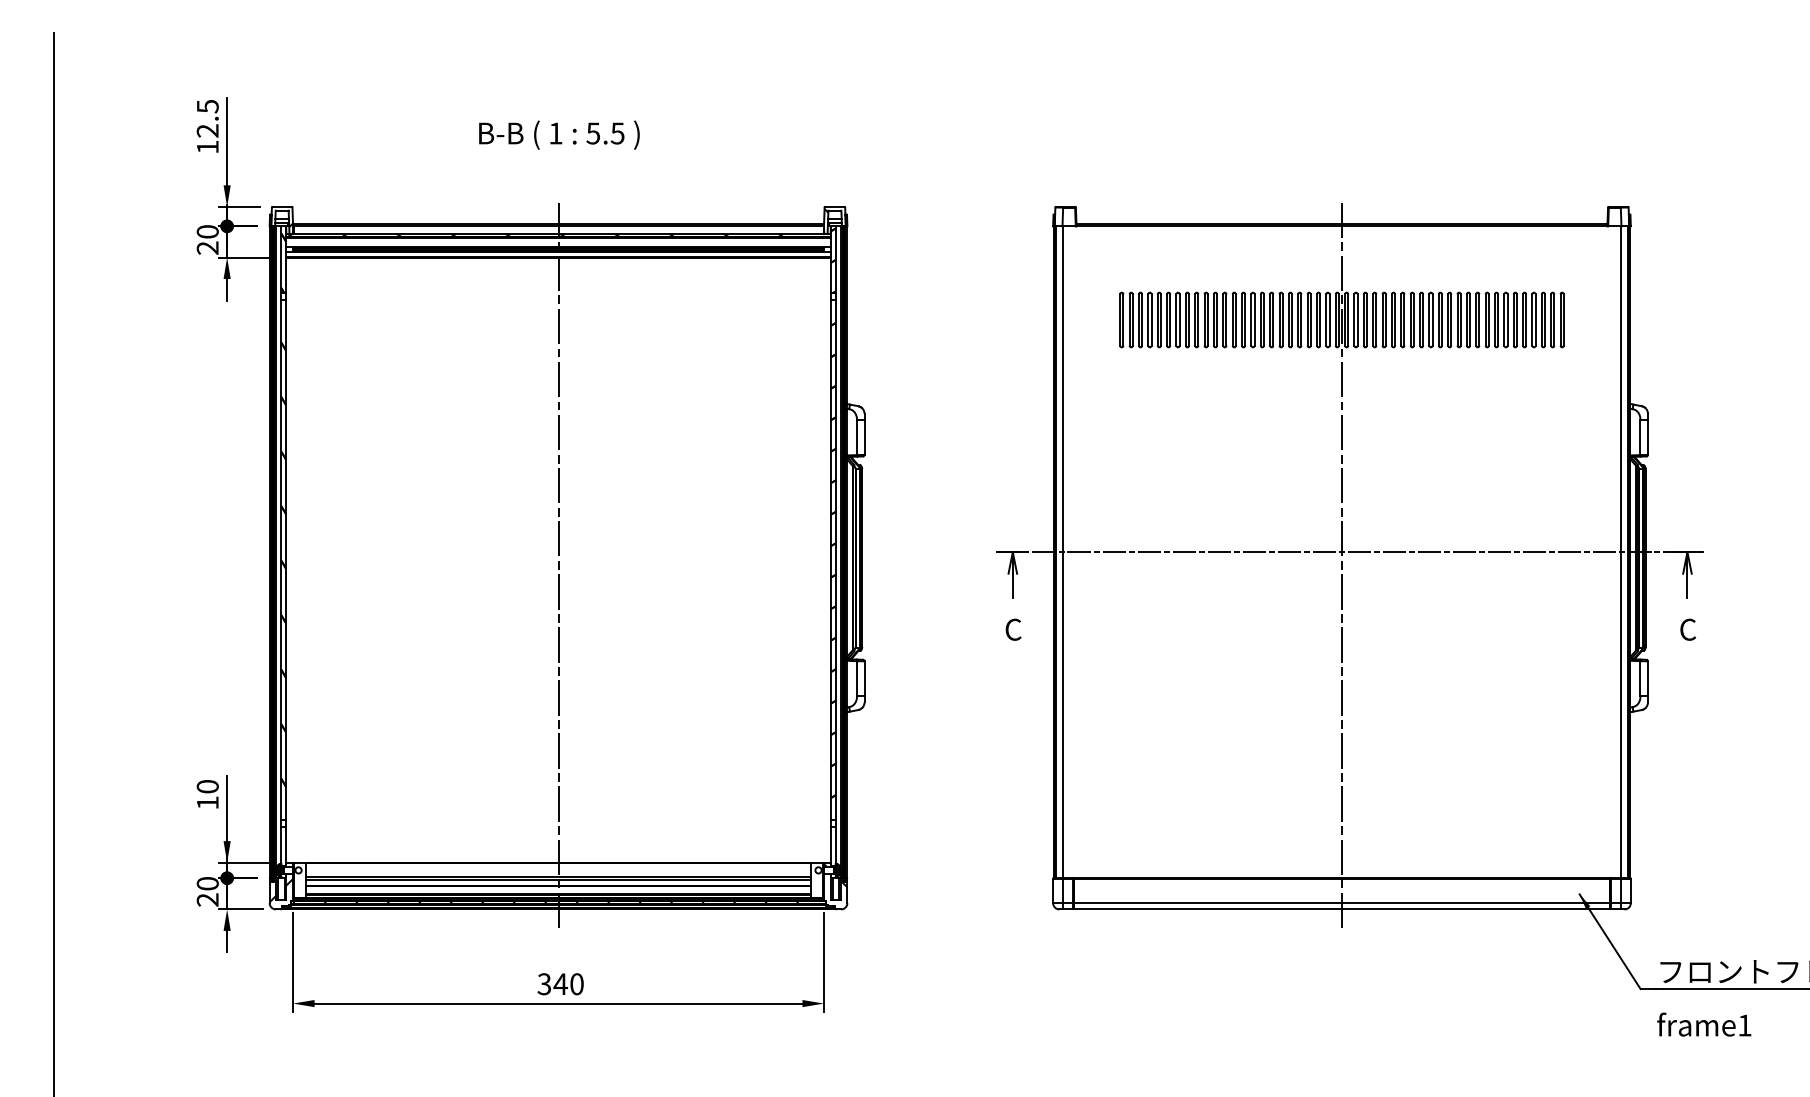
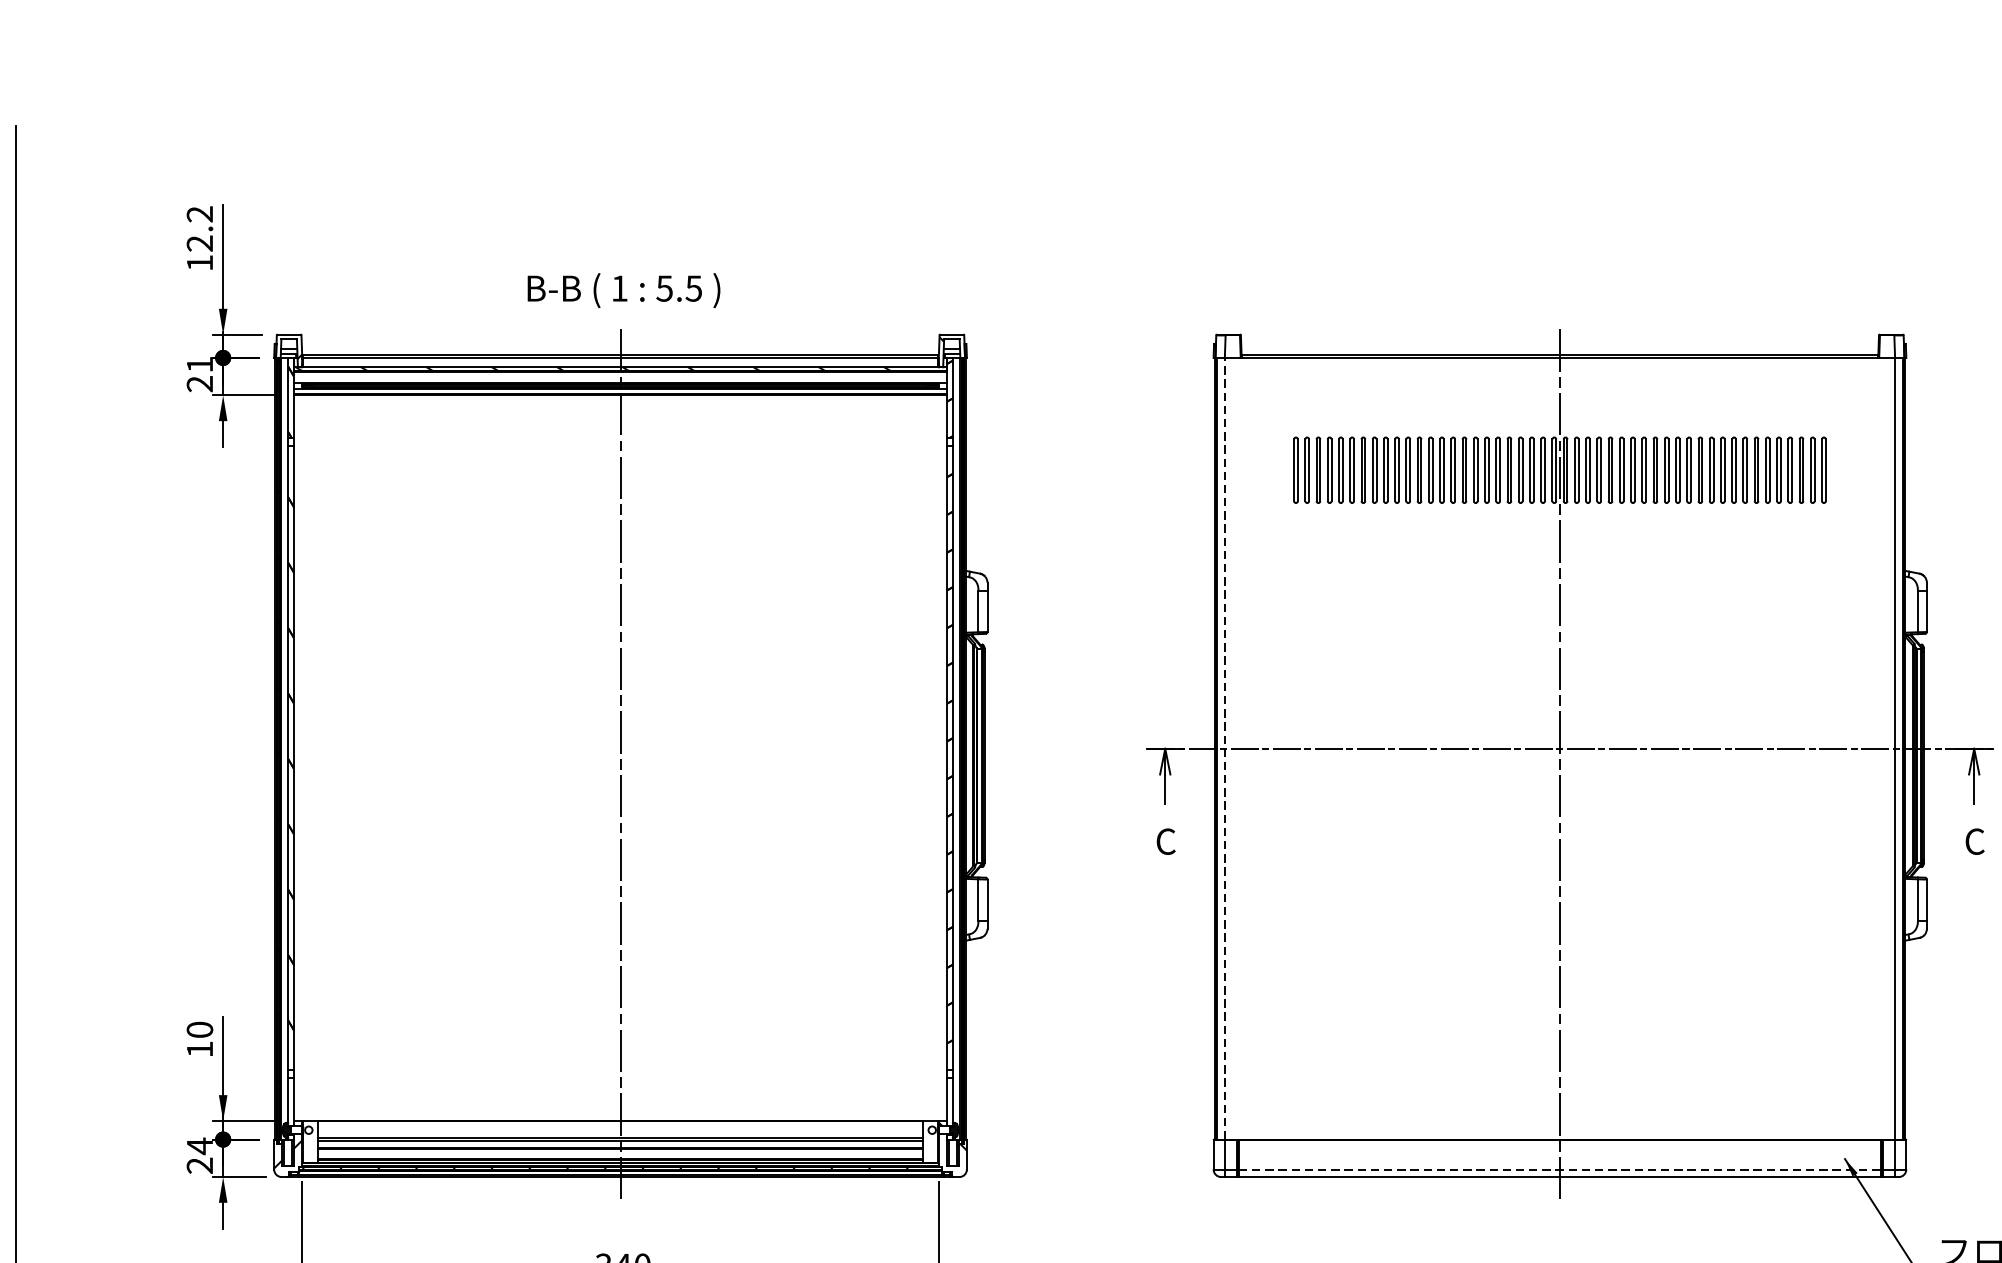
text: (207, 106) -> (199, 214), 12.5 -> 12.2
text: (559, 134) -> (624, 289), moved
text: (207, 231) -> (199, 364), 20 -> 21
line: (1062, 552) -> (1224, 749), solid -> dashed
text: (207, 883) -> (199, 1145), 20 -> 24
line: (1341, 903) -> (1559, 1169), solid -> dashed

